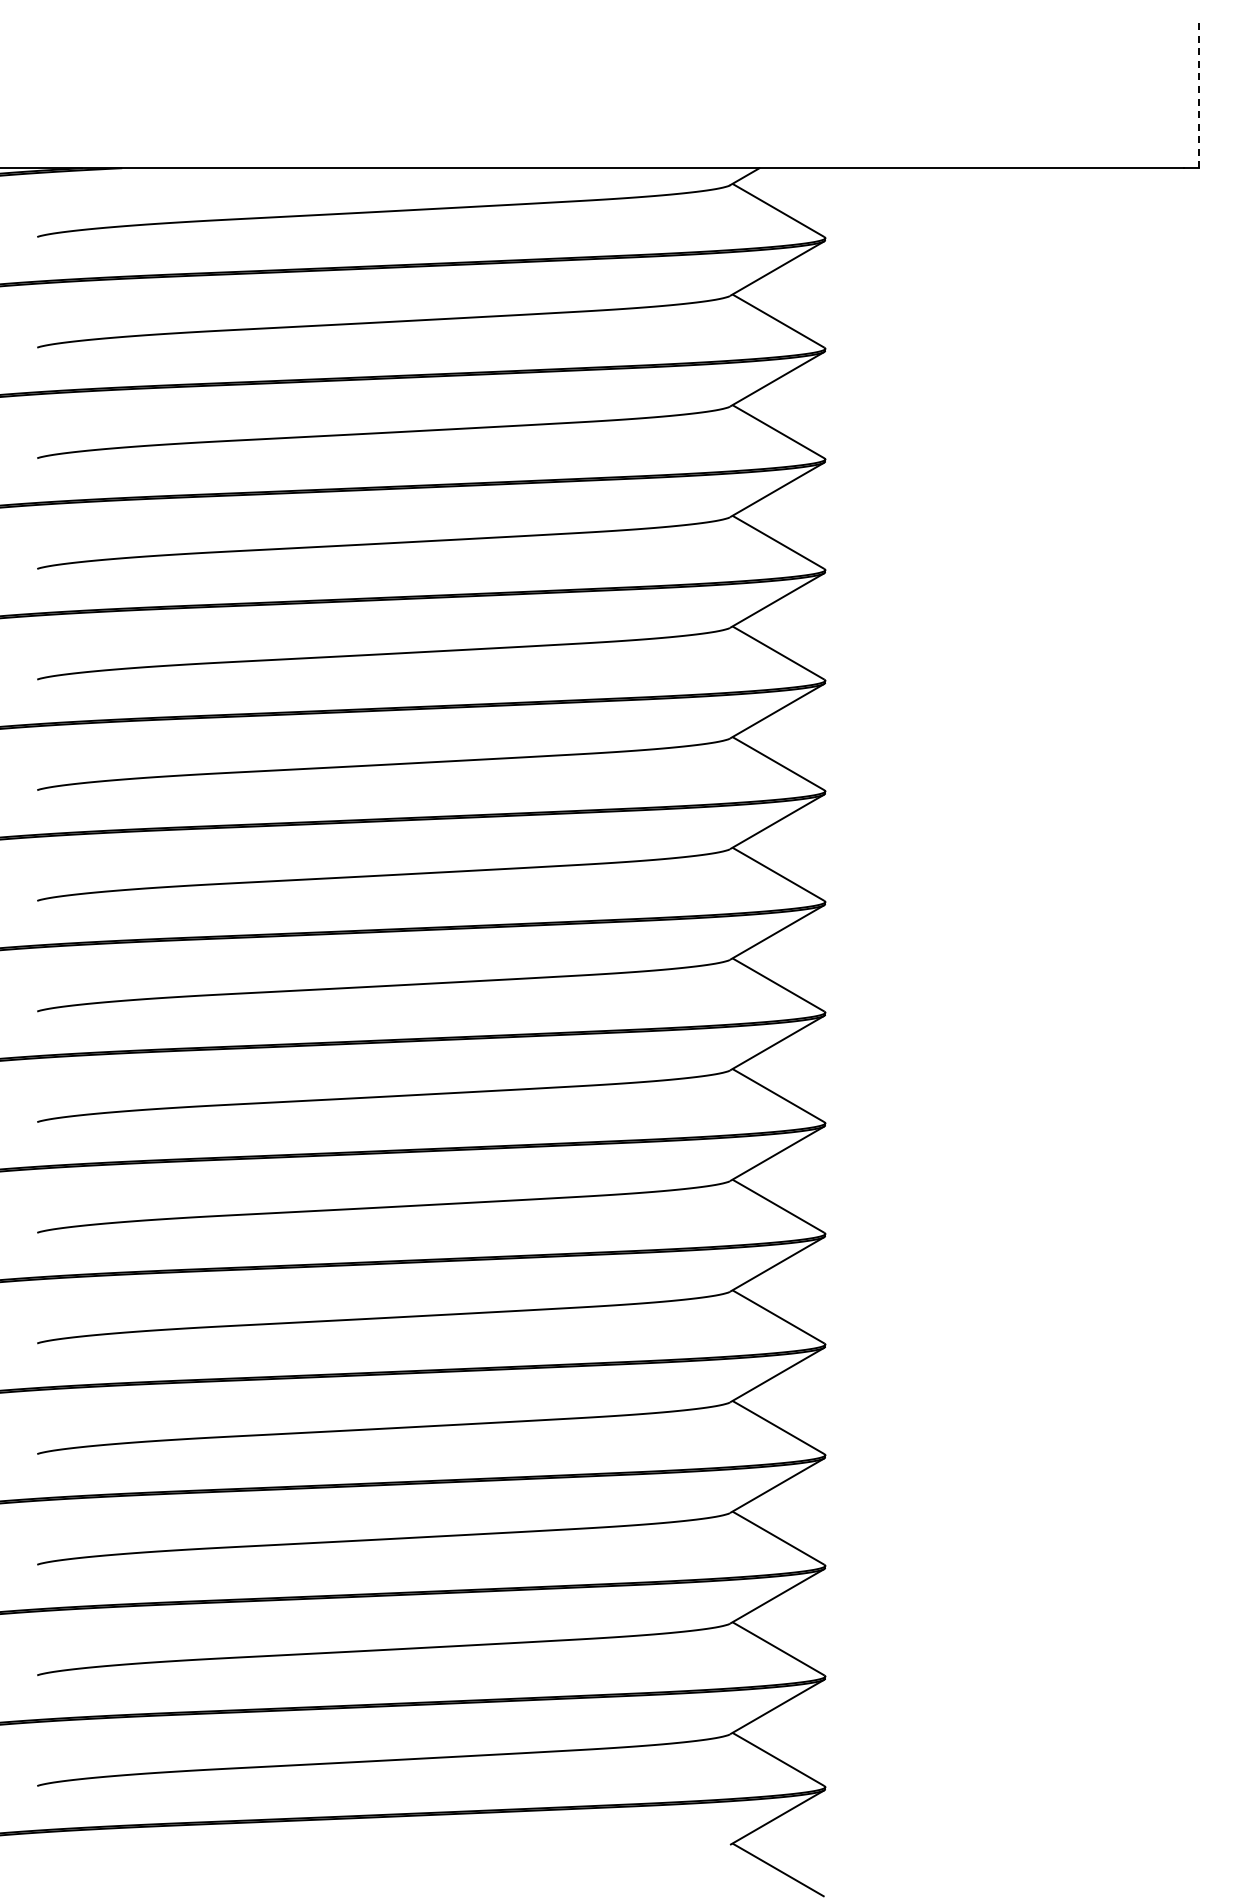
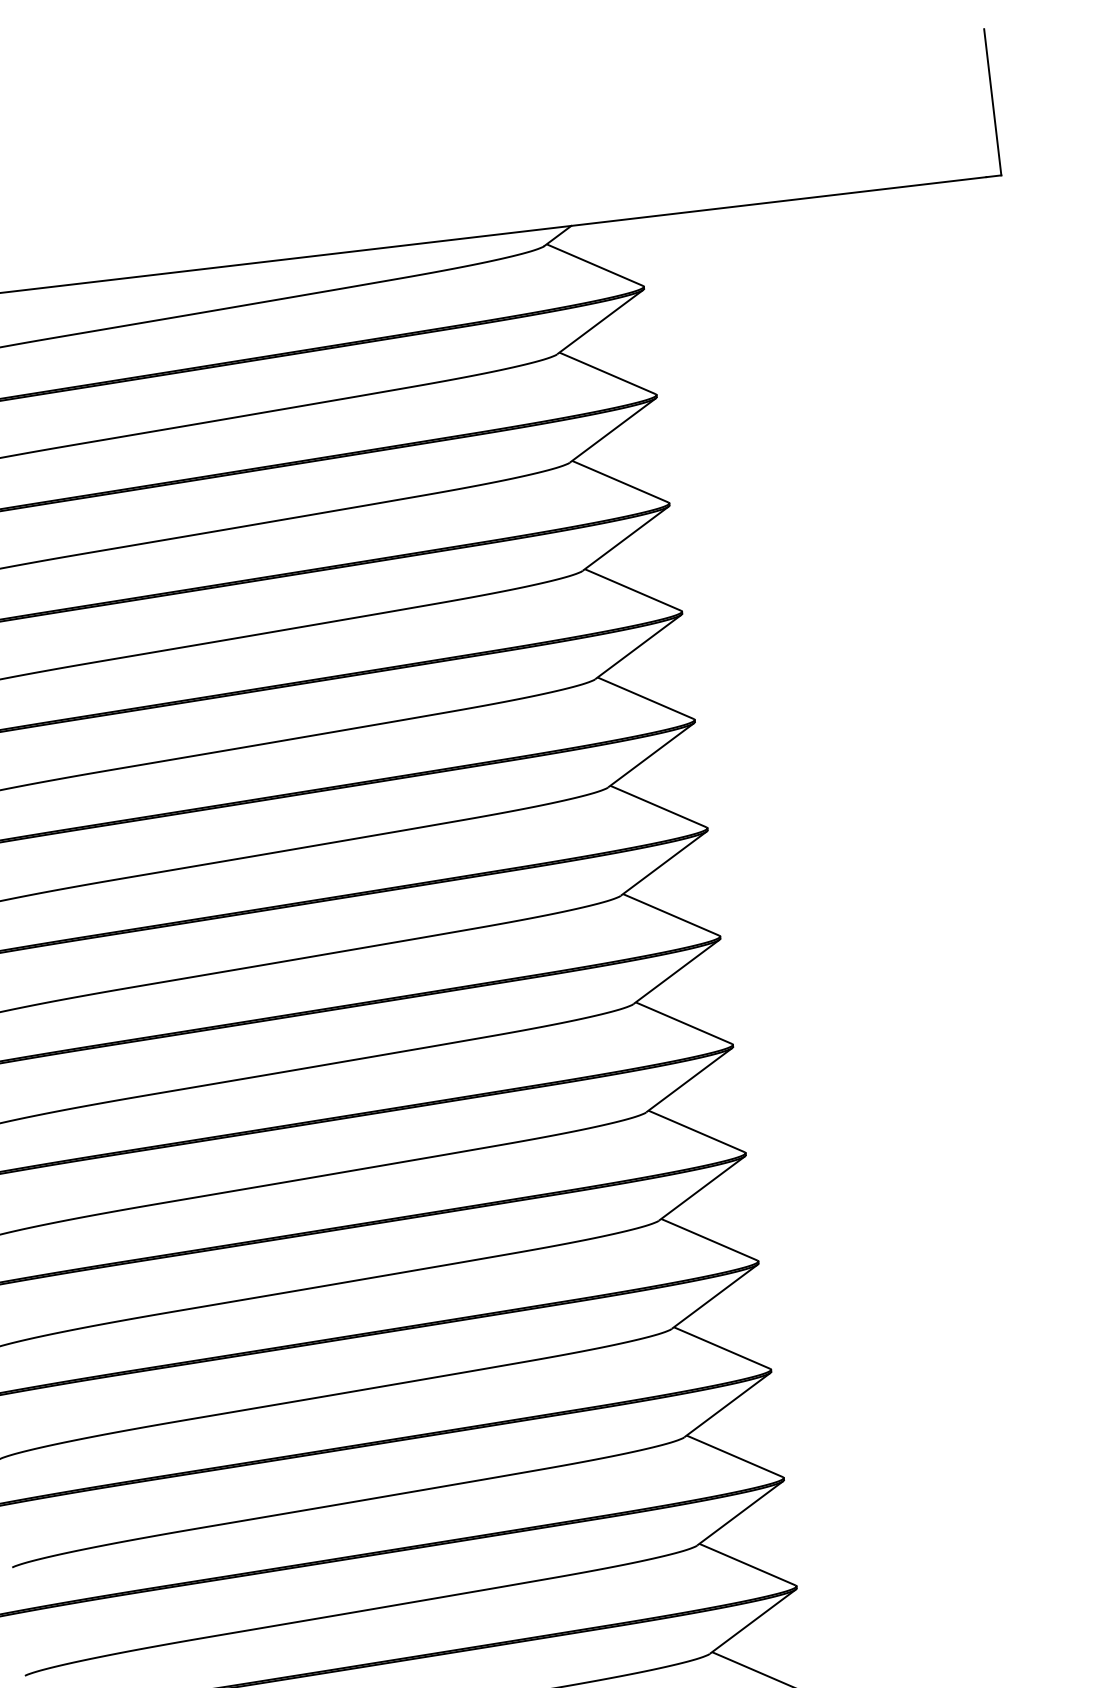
line: (1198, 93) -> (992, 102), dashed -> solid

